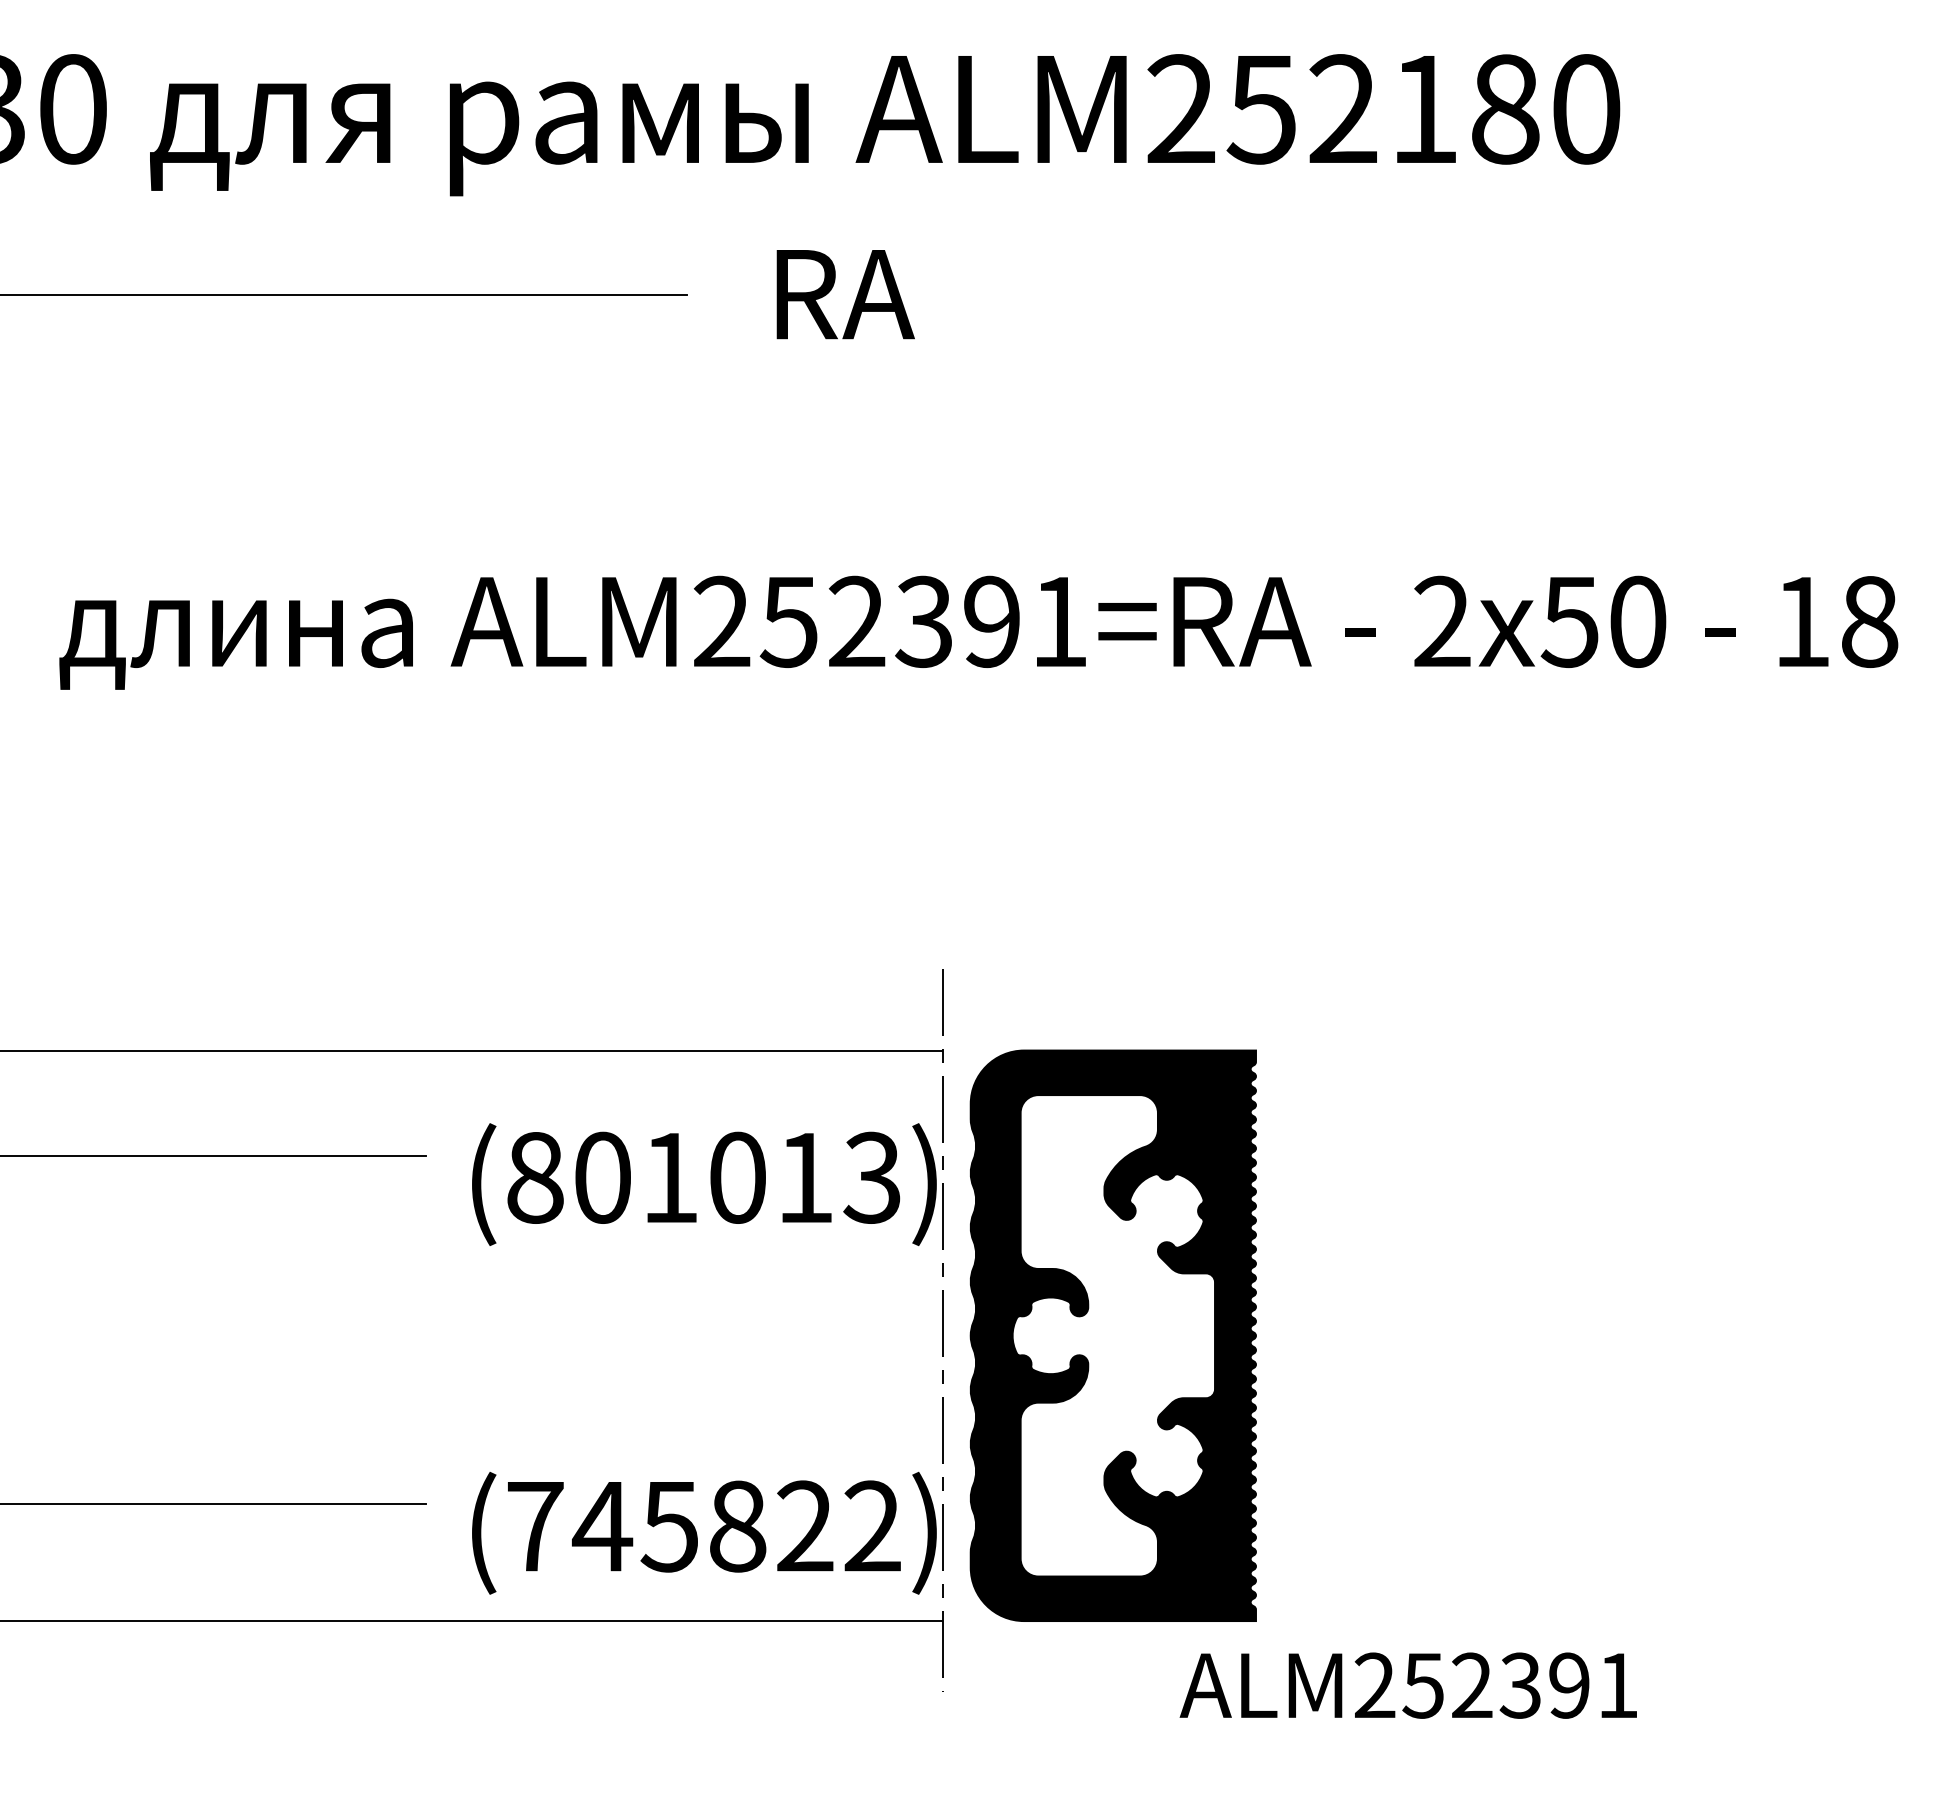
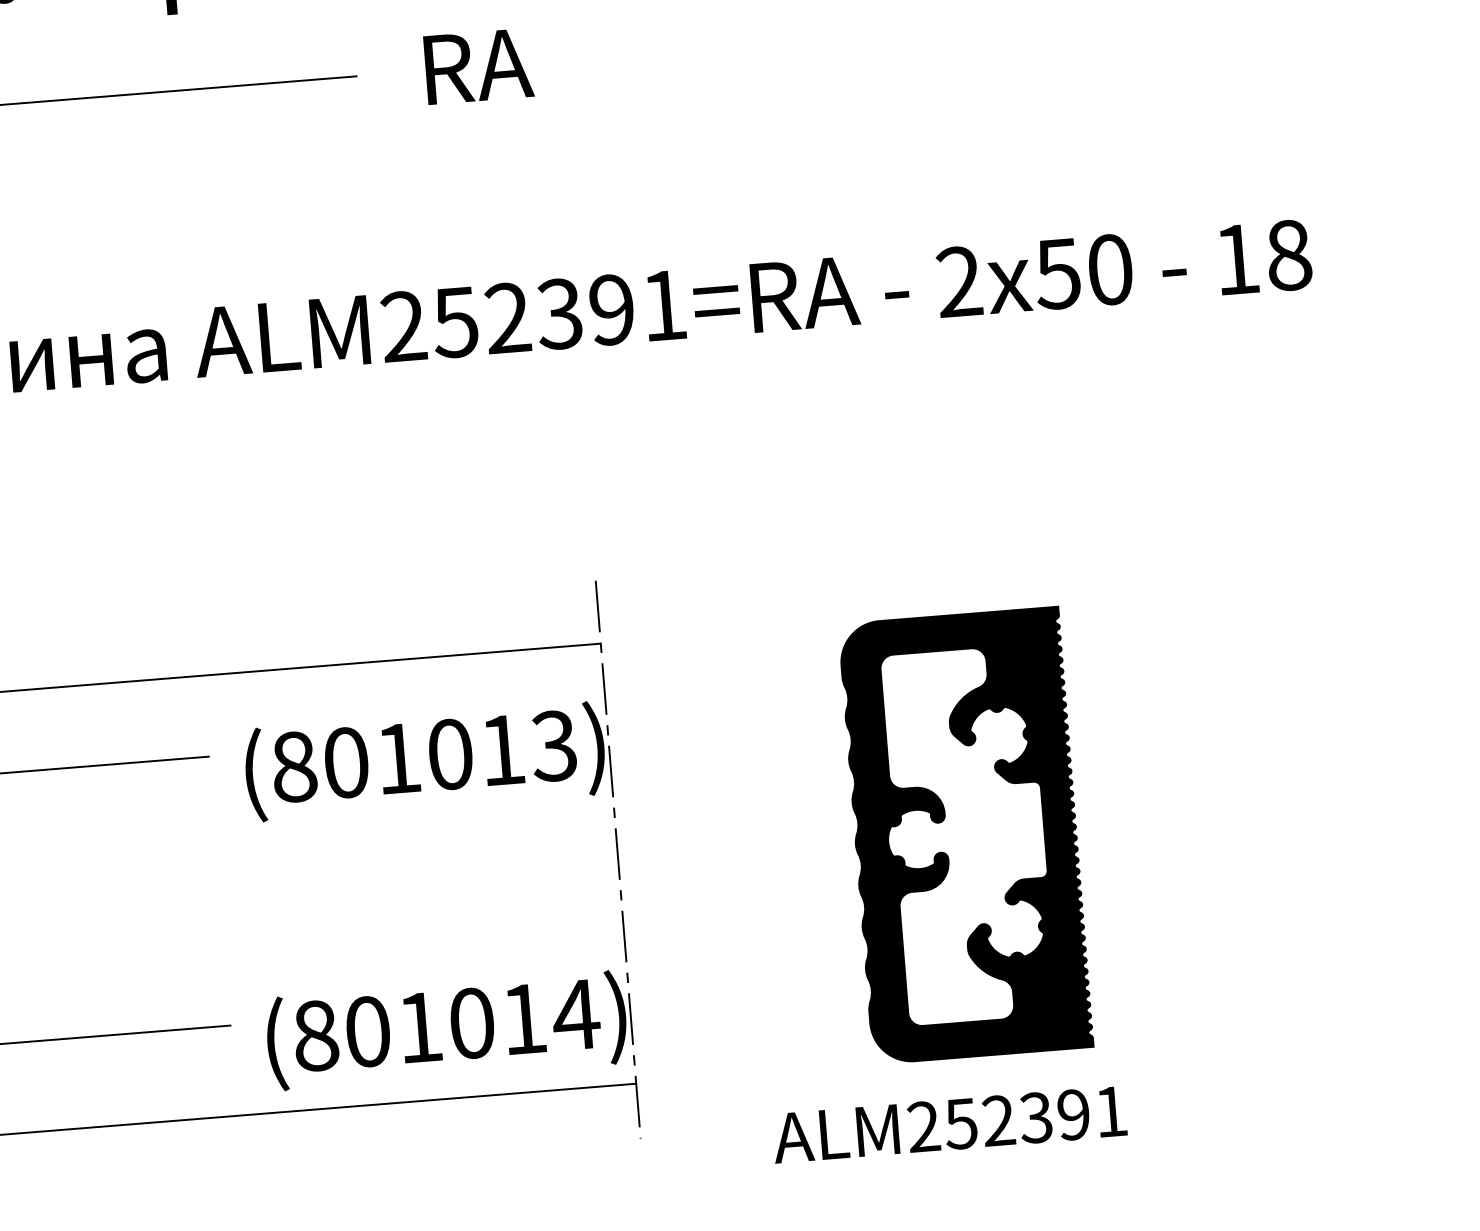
part: (1112, 1335) -> (965, 835), moved
text: (705, 1526) -> (447, 1025), (745822) -> (801014)
text: (1407, 1685) -> (948, 1124), moved

